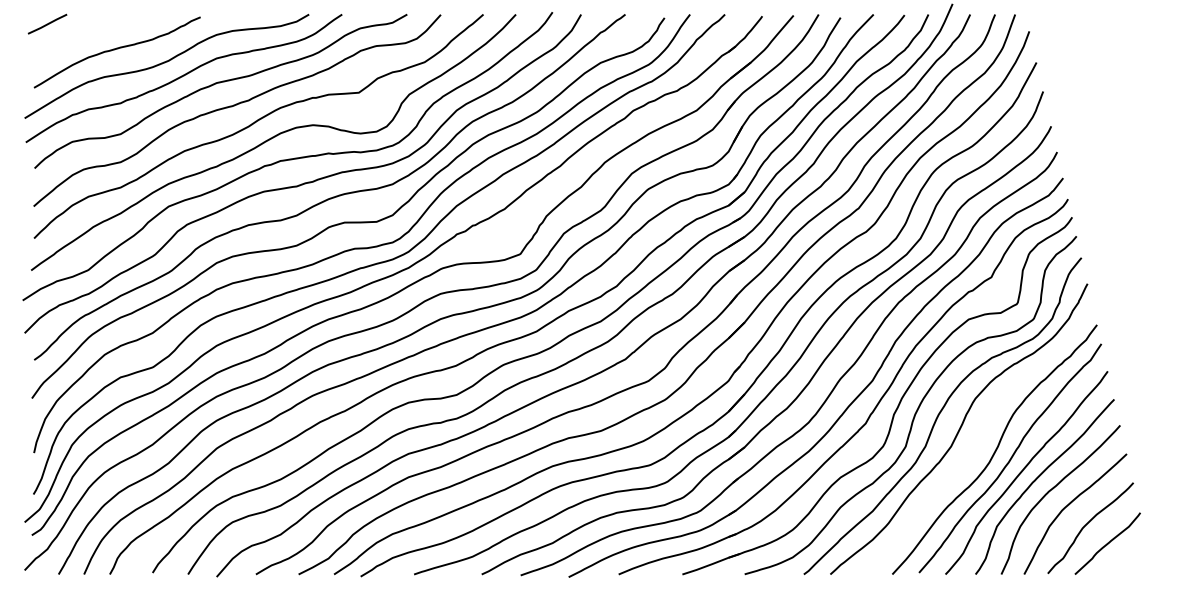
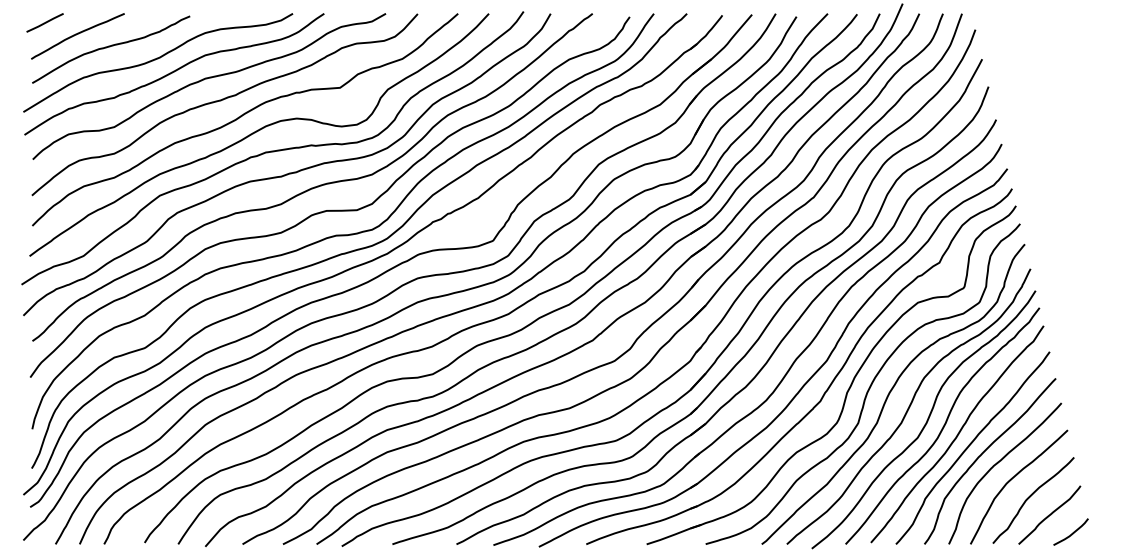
curve: (80, 37) -> (76, 35), added
curve: (977, 443) -> (926, 420), added
curve: (1131, 561) -> (1072, 532), added

